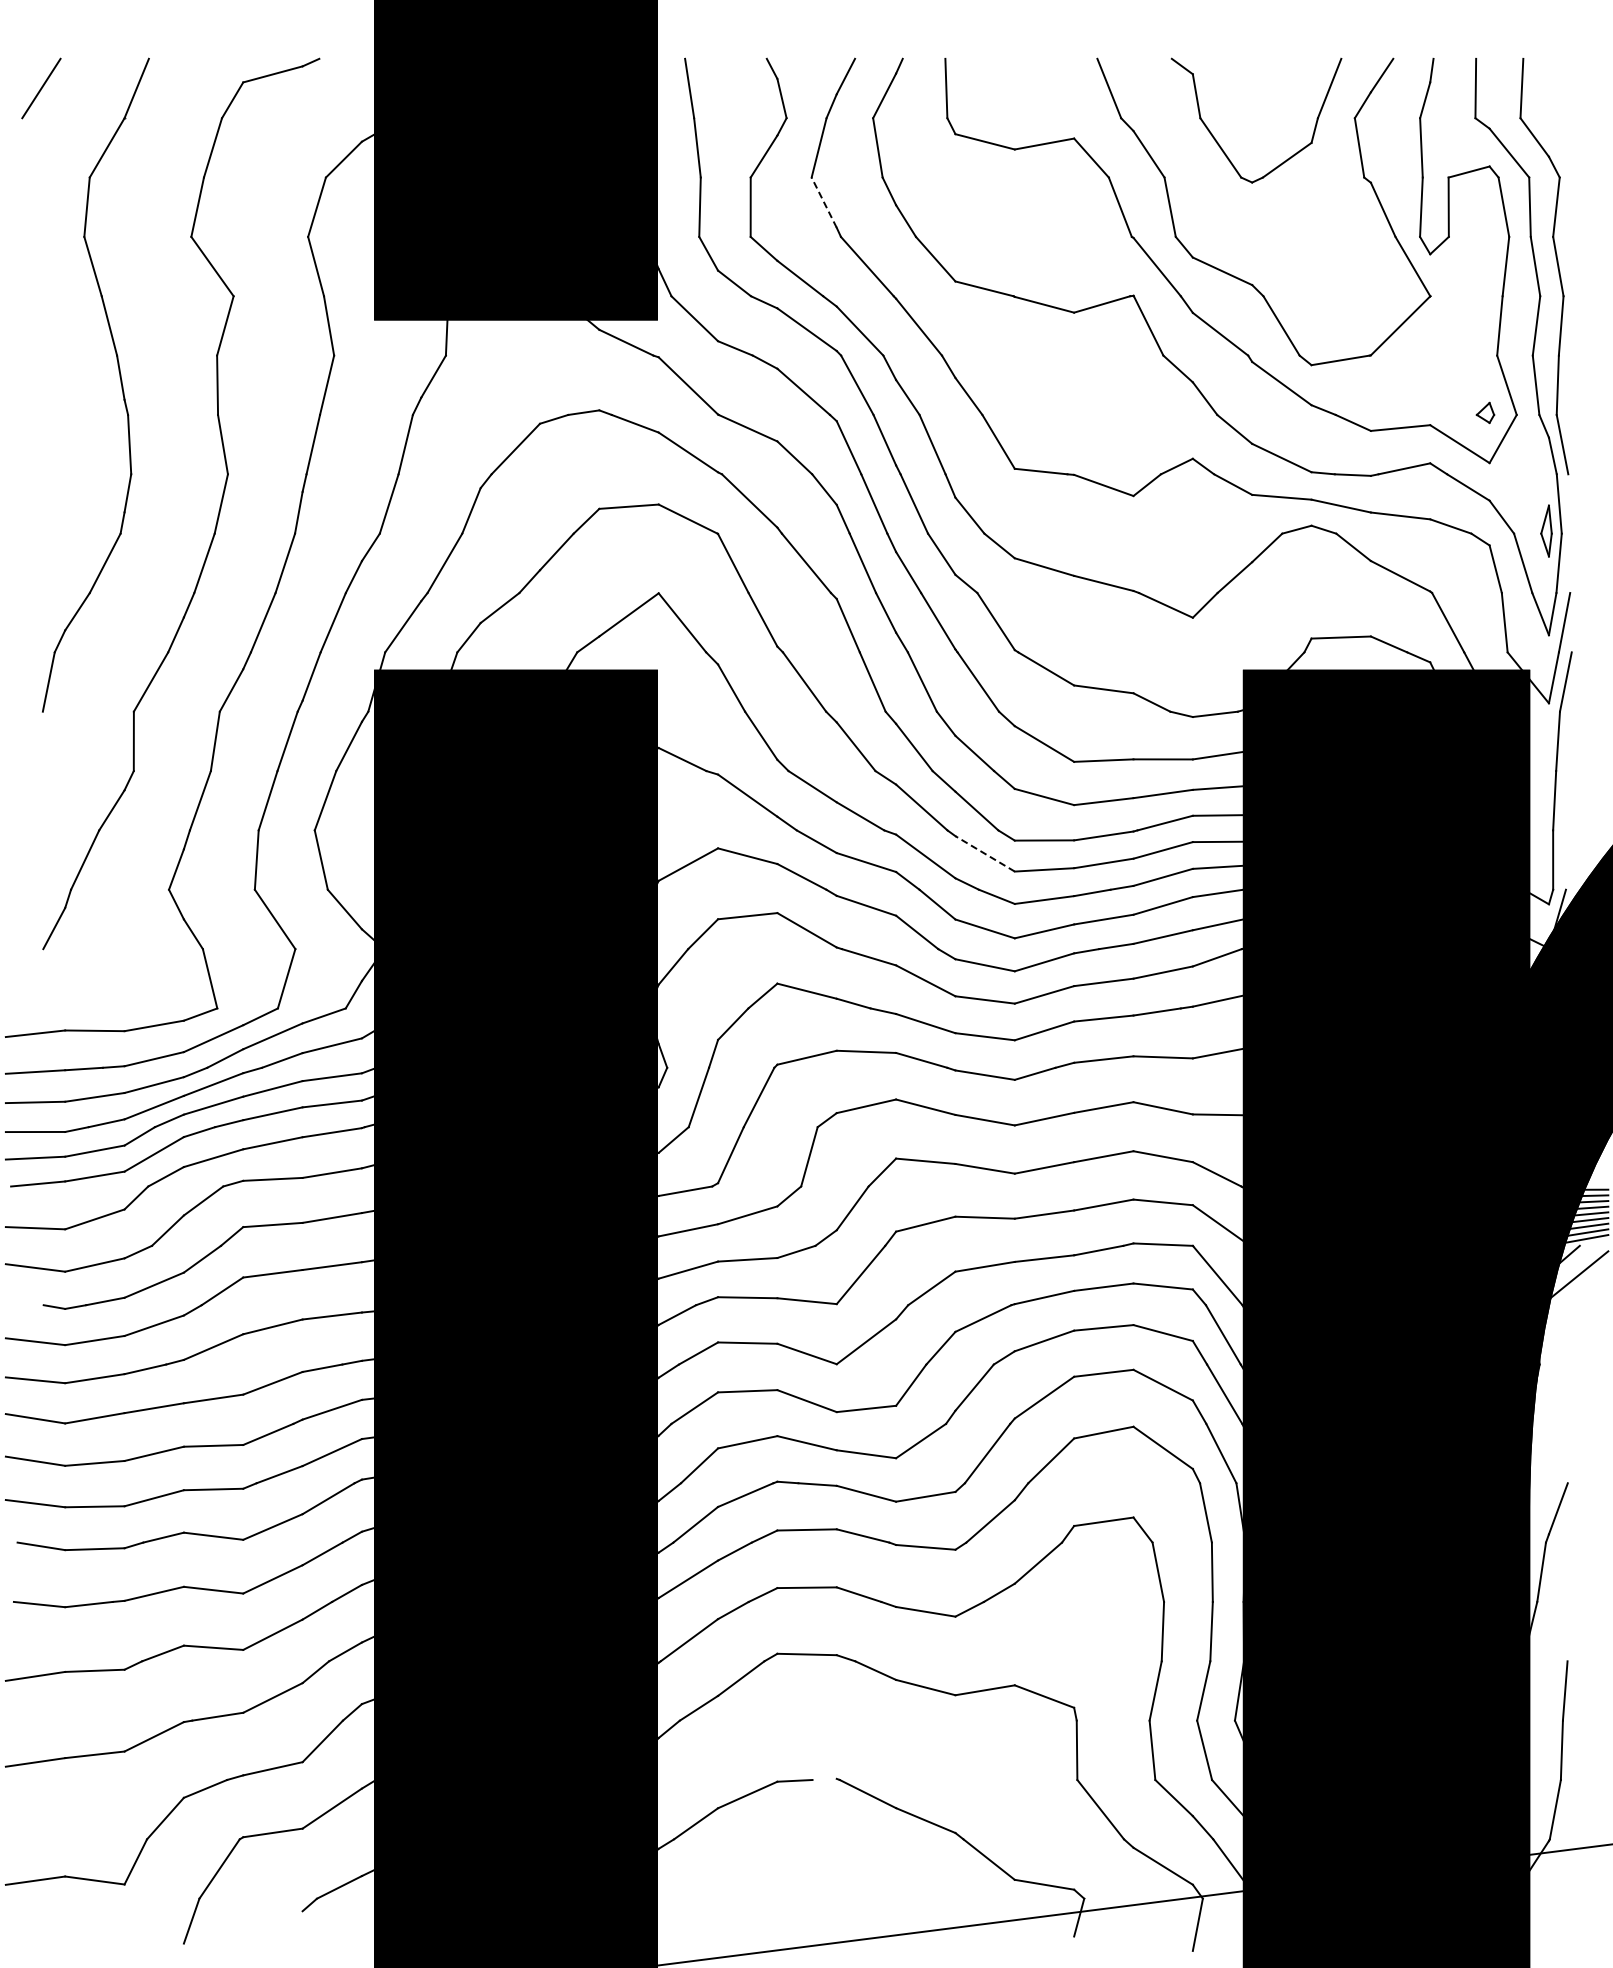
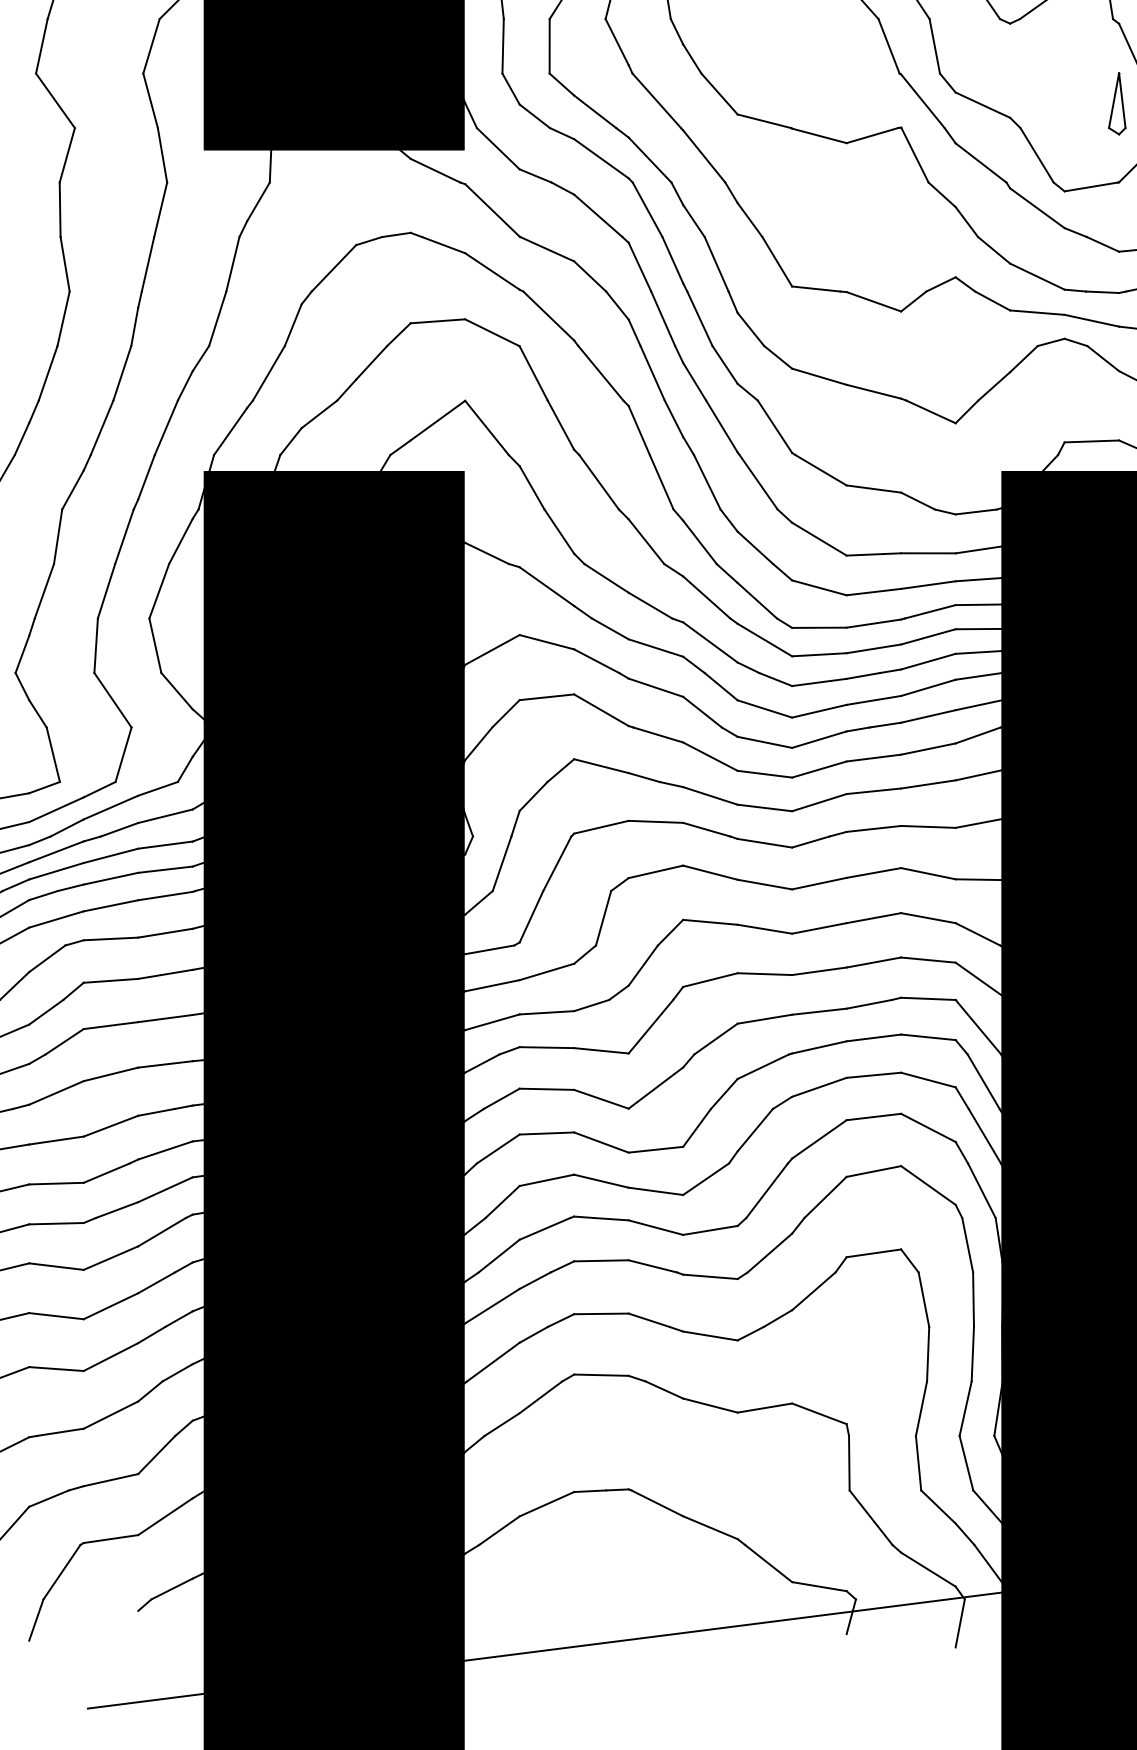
line: (823, 202) -> (616, 41), dashed -> solid
part: (1368, 269) -> (1116, 103), added
line: (985, 853) -> (765, 639), dashed -> solid
line: (824, 1779) -> (617, 1489), added

